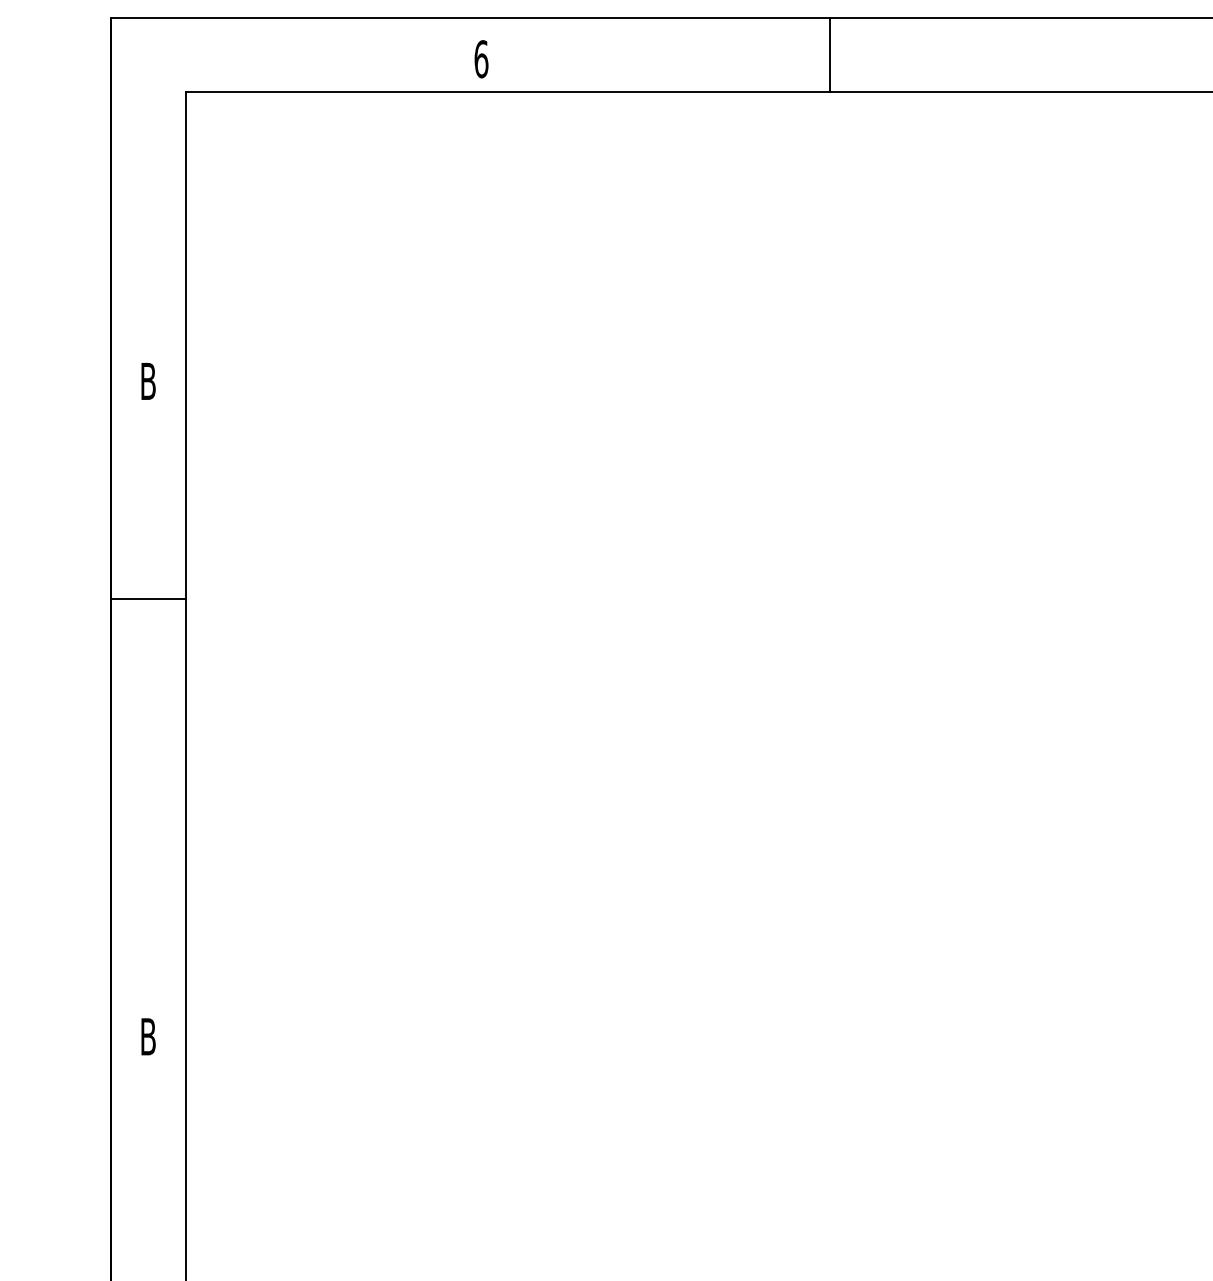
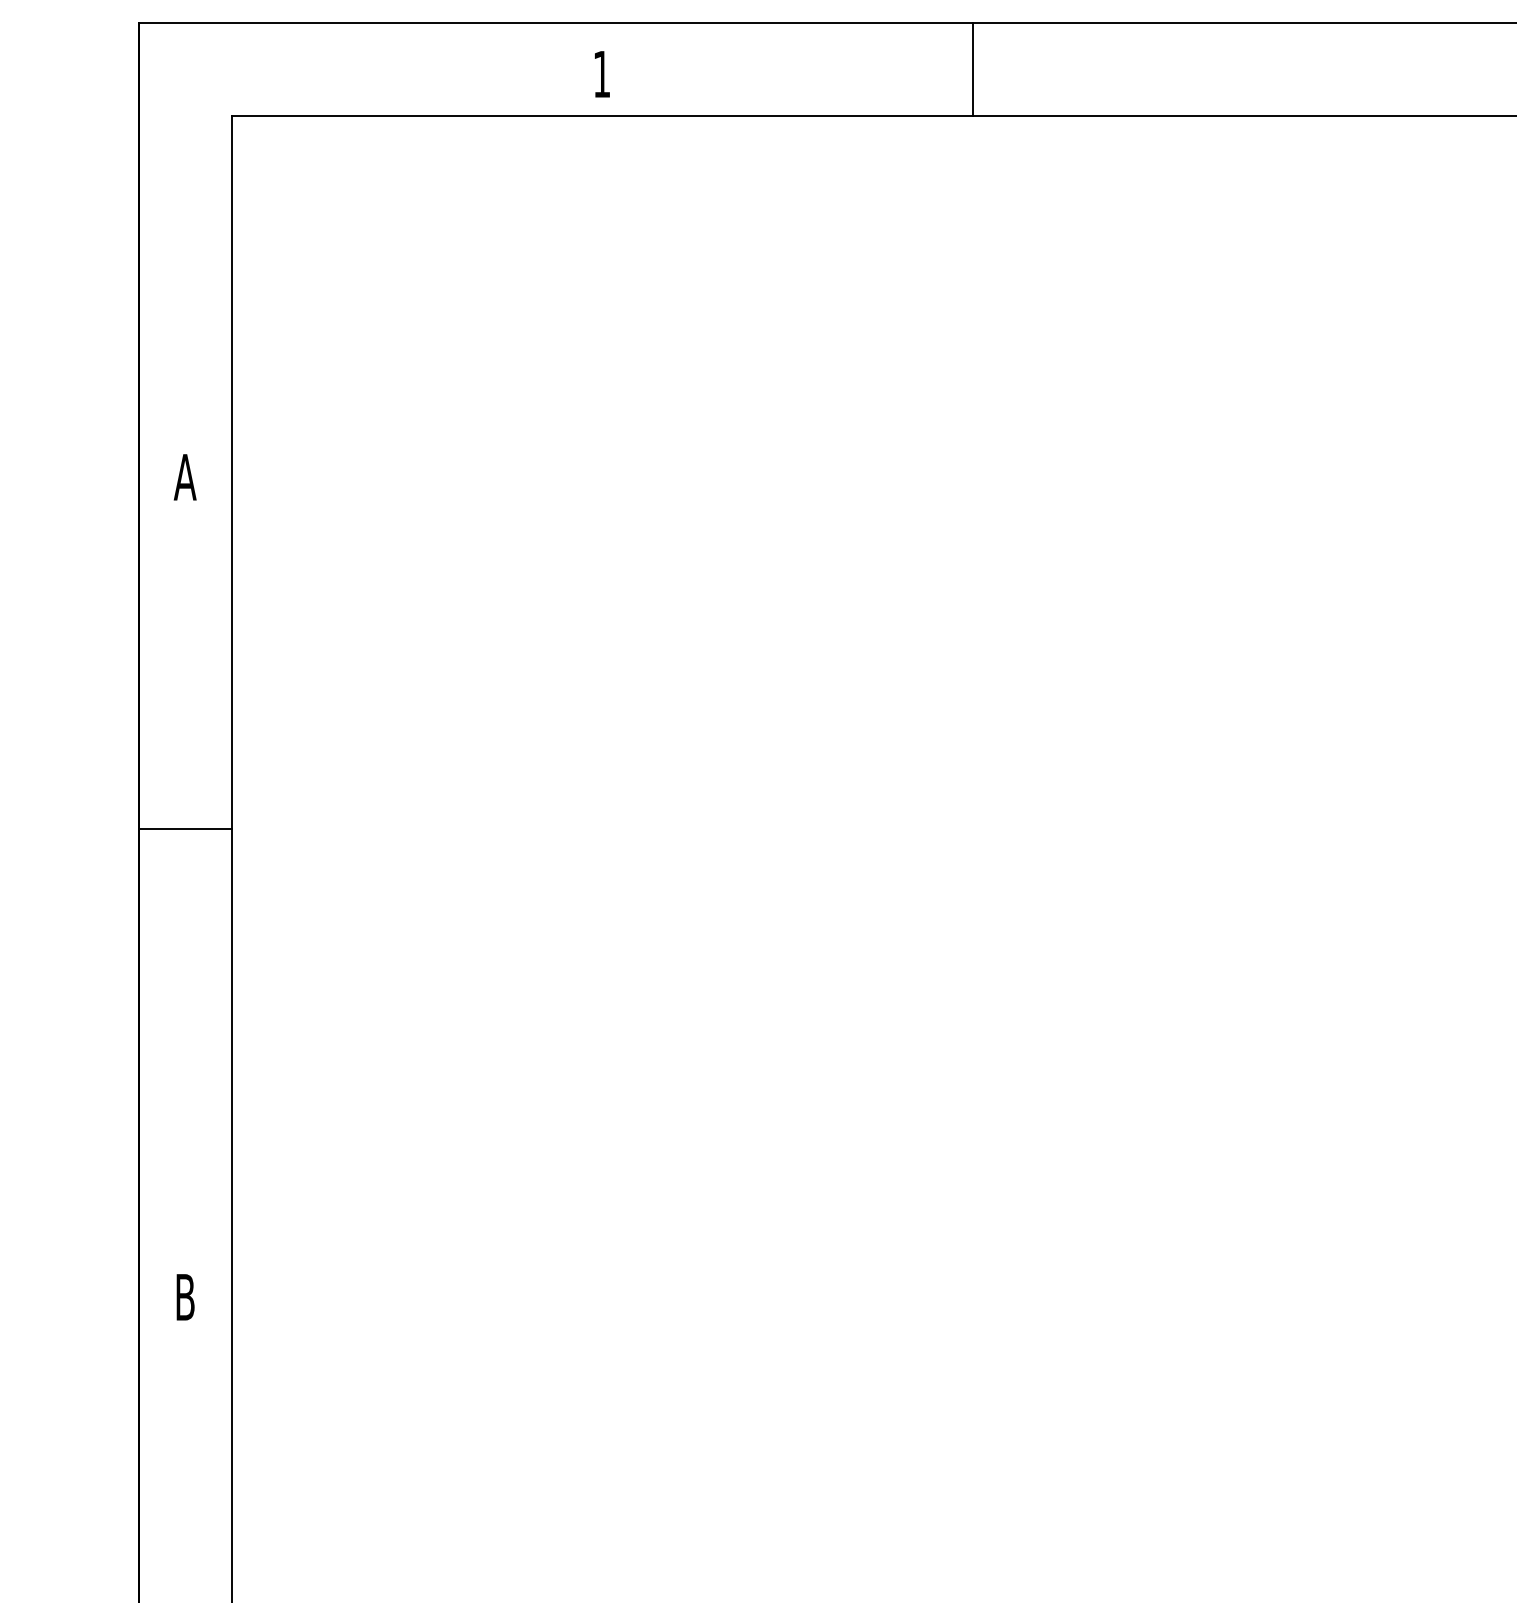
line: (830, 54) -> (973, 68), moved
text: (481, 59) -> (601, 74), 6 -> 1
text: (147, 381) -> (184, 477), B -> A
line: (148, 598) -> (185, 828), moved

